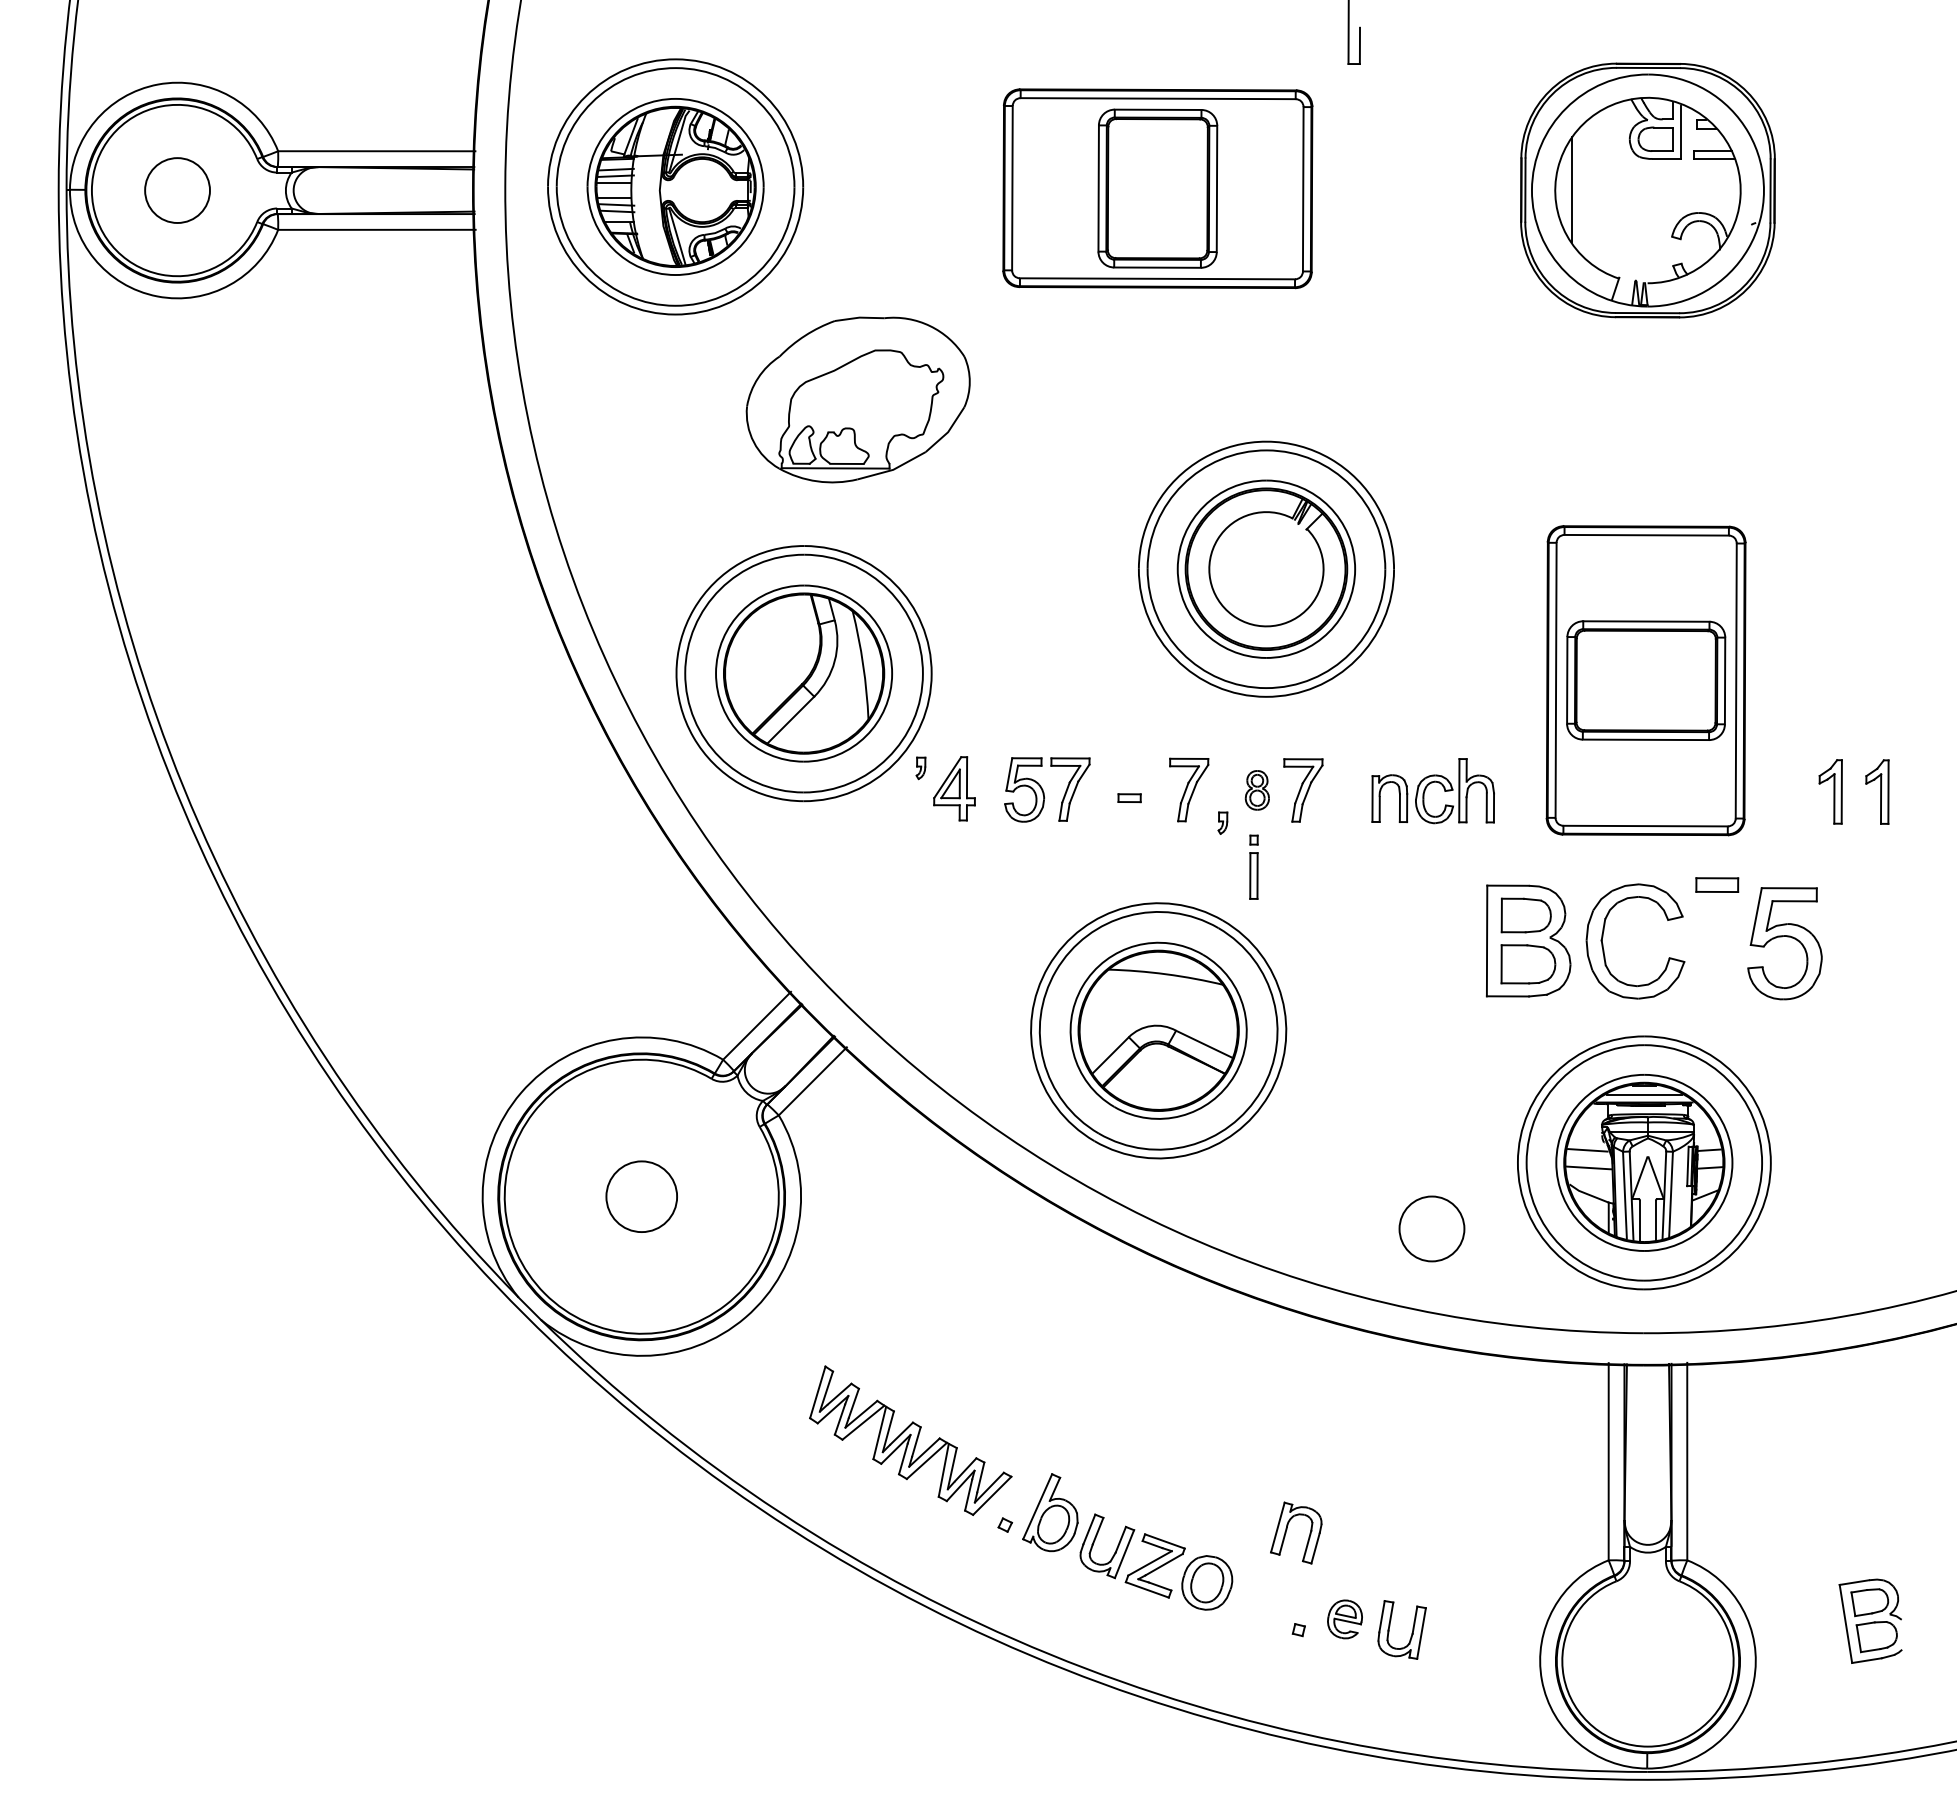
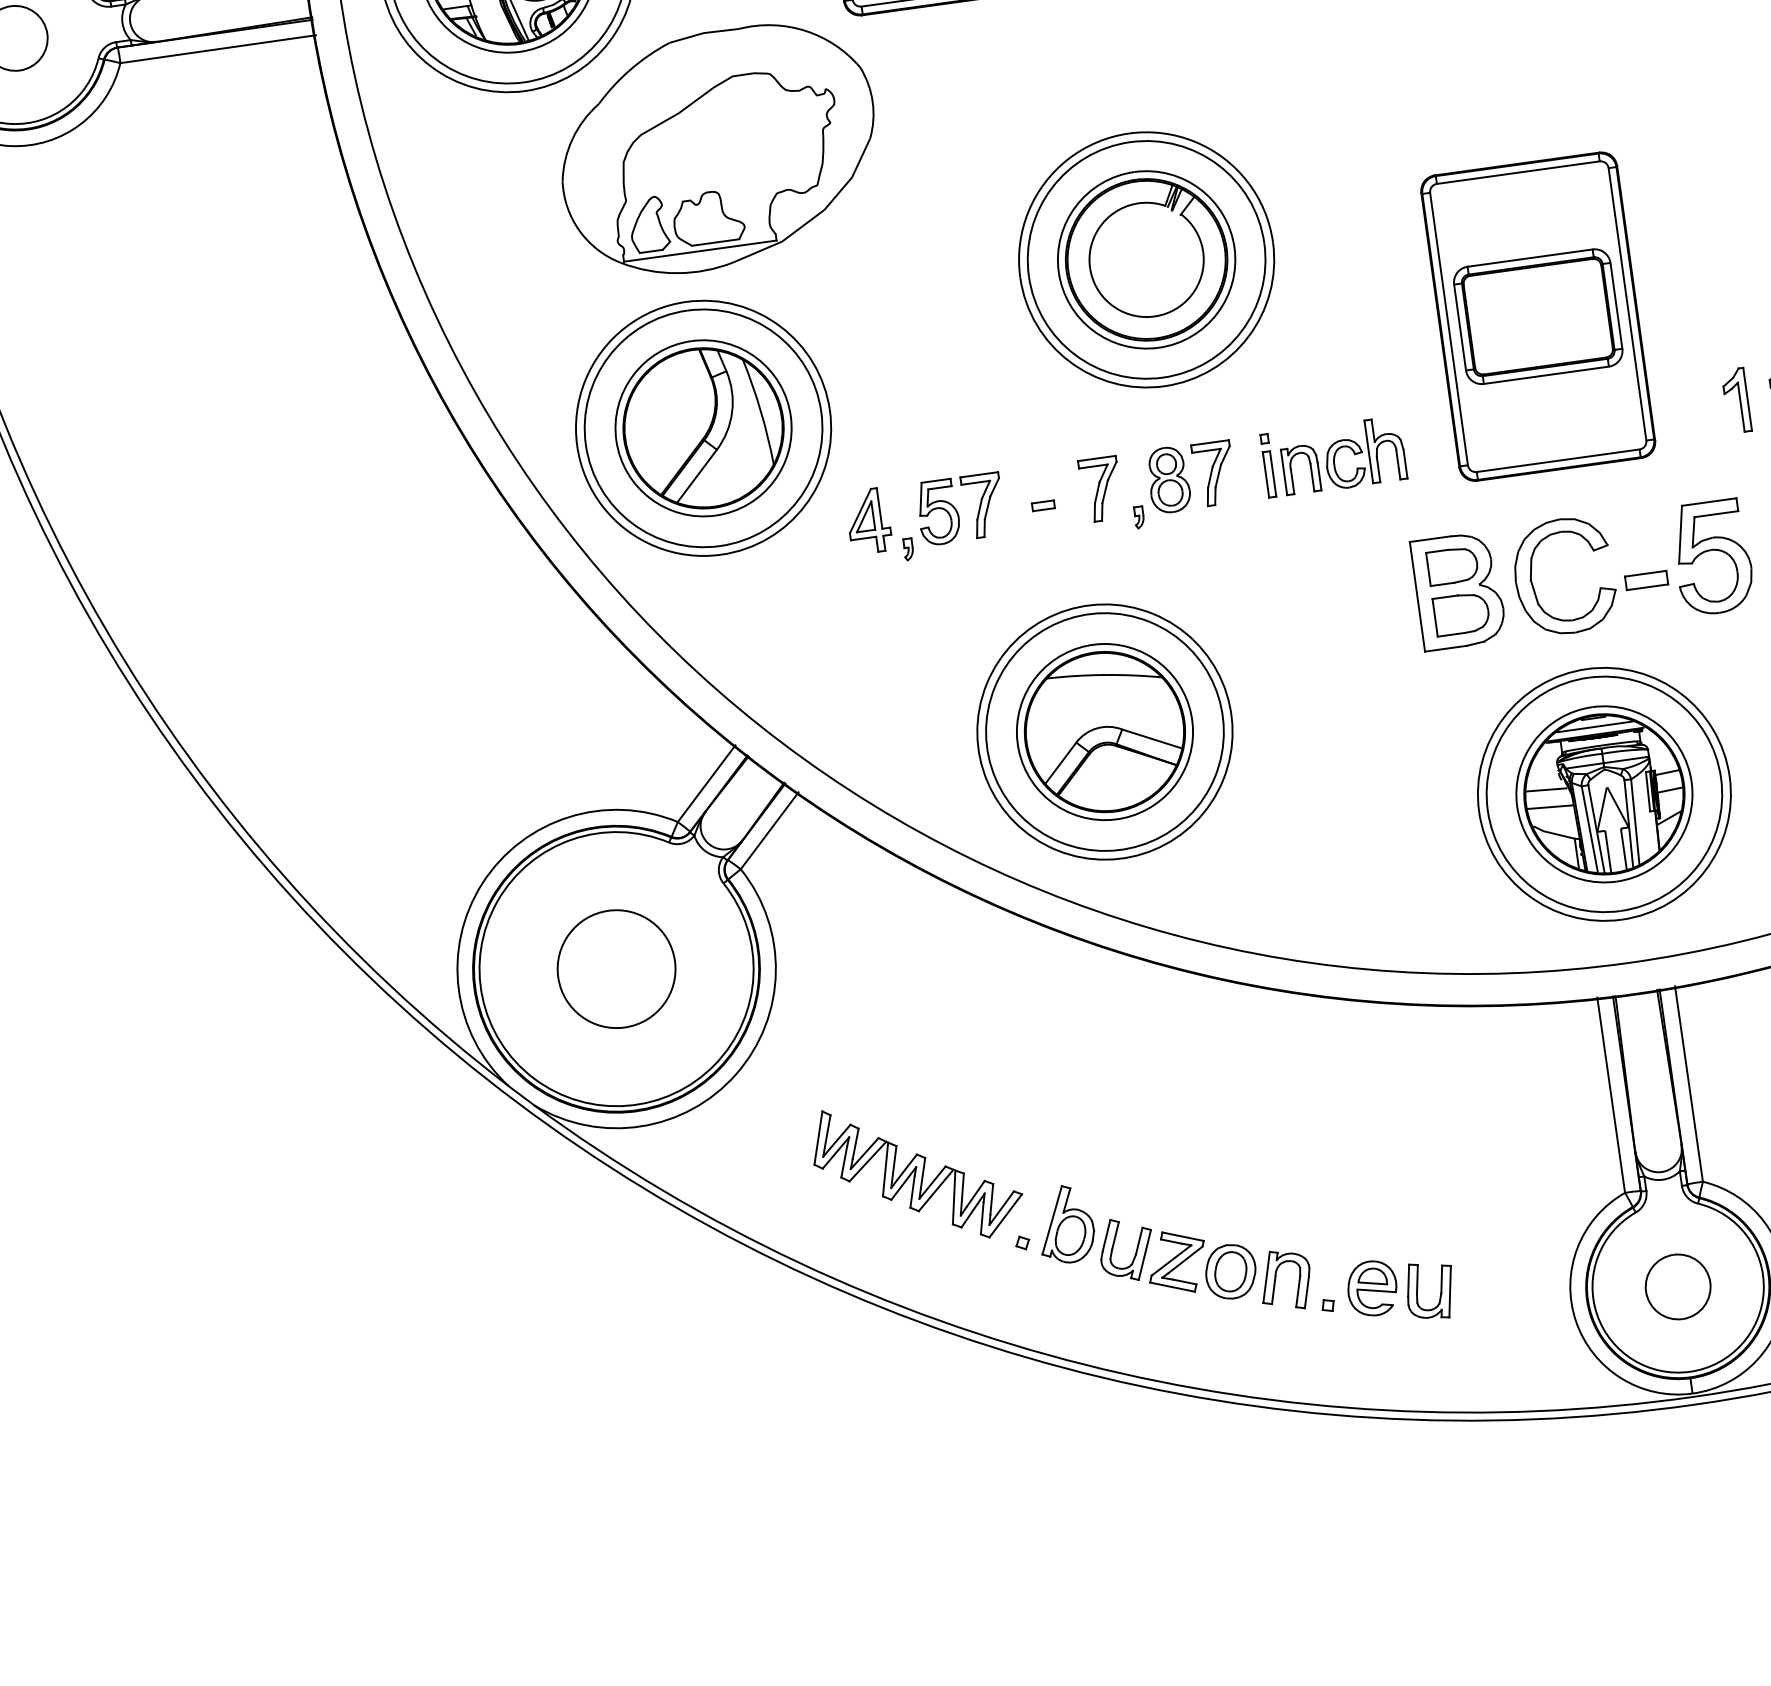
part: (858, 399) -> (718, 149), size x1.43
part: (920, 768) -> (908, 549), moved
part: (1257, 790) -> (1168, 480), size x1.67
part: (1253, 866) -> (1267, 465), moved
part: (1717, 884) -> (1646, 579), moved
circle: (641, 1196) -> (616, 968), size x1.67
part: (1431, 1228) -> (1677, 1286), moved
part: (1287, 1529) -> (1276, 1278), moved
part: (1344, 1619) -> (1371, 1288), size x1.43

